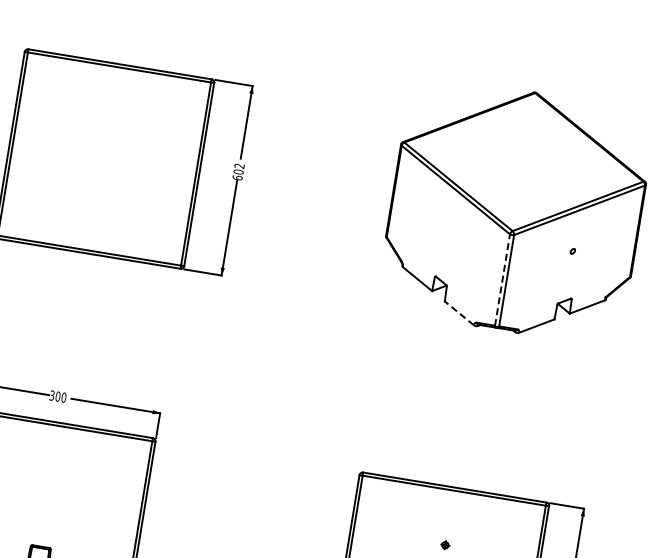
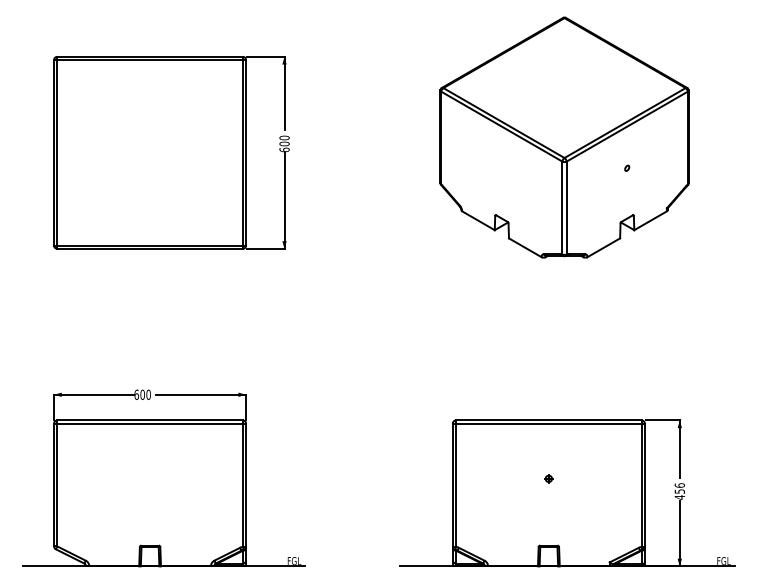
text: (239, 165) -> (284, 137), 602 -> 600
line: (502, 279) -> (562, 207), dashed -> solid
line: (459, 313) -> (525, 247), dashed -> solid
text: (52, 395) -> (136, 394), 300 -> 600

